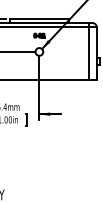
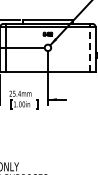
line: (89, 52) -> (89, 48), solid -> dashed

